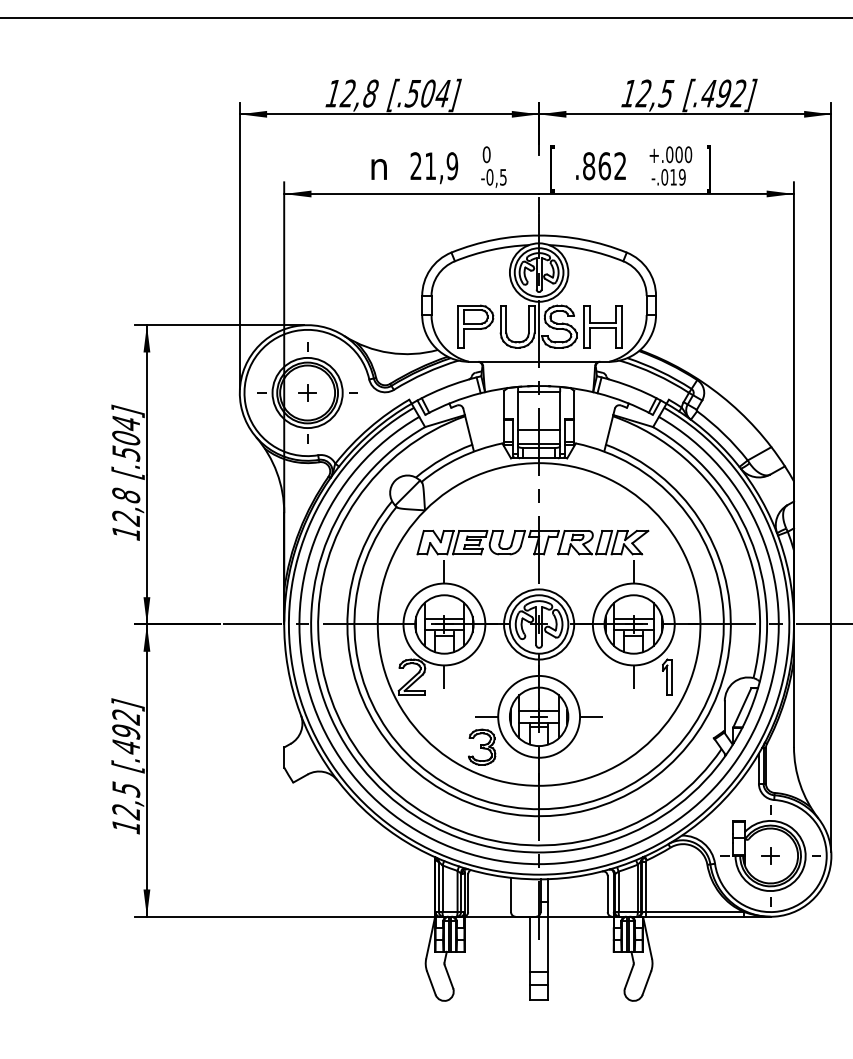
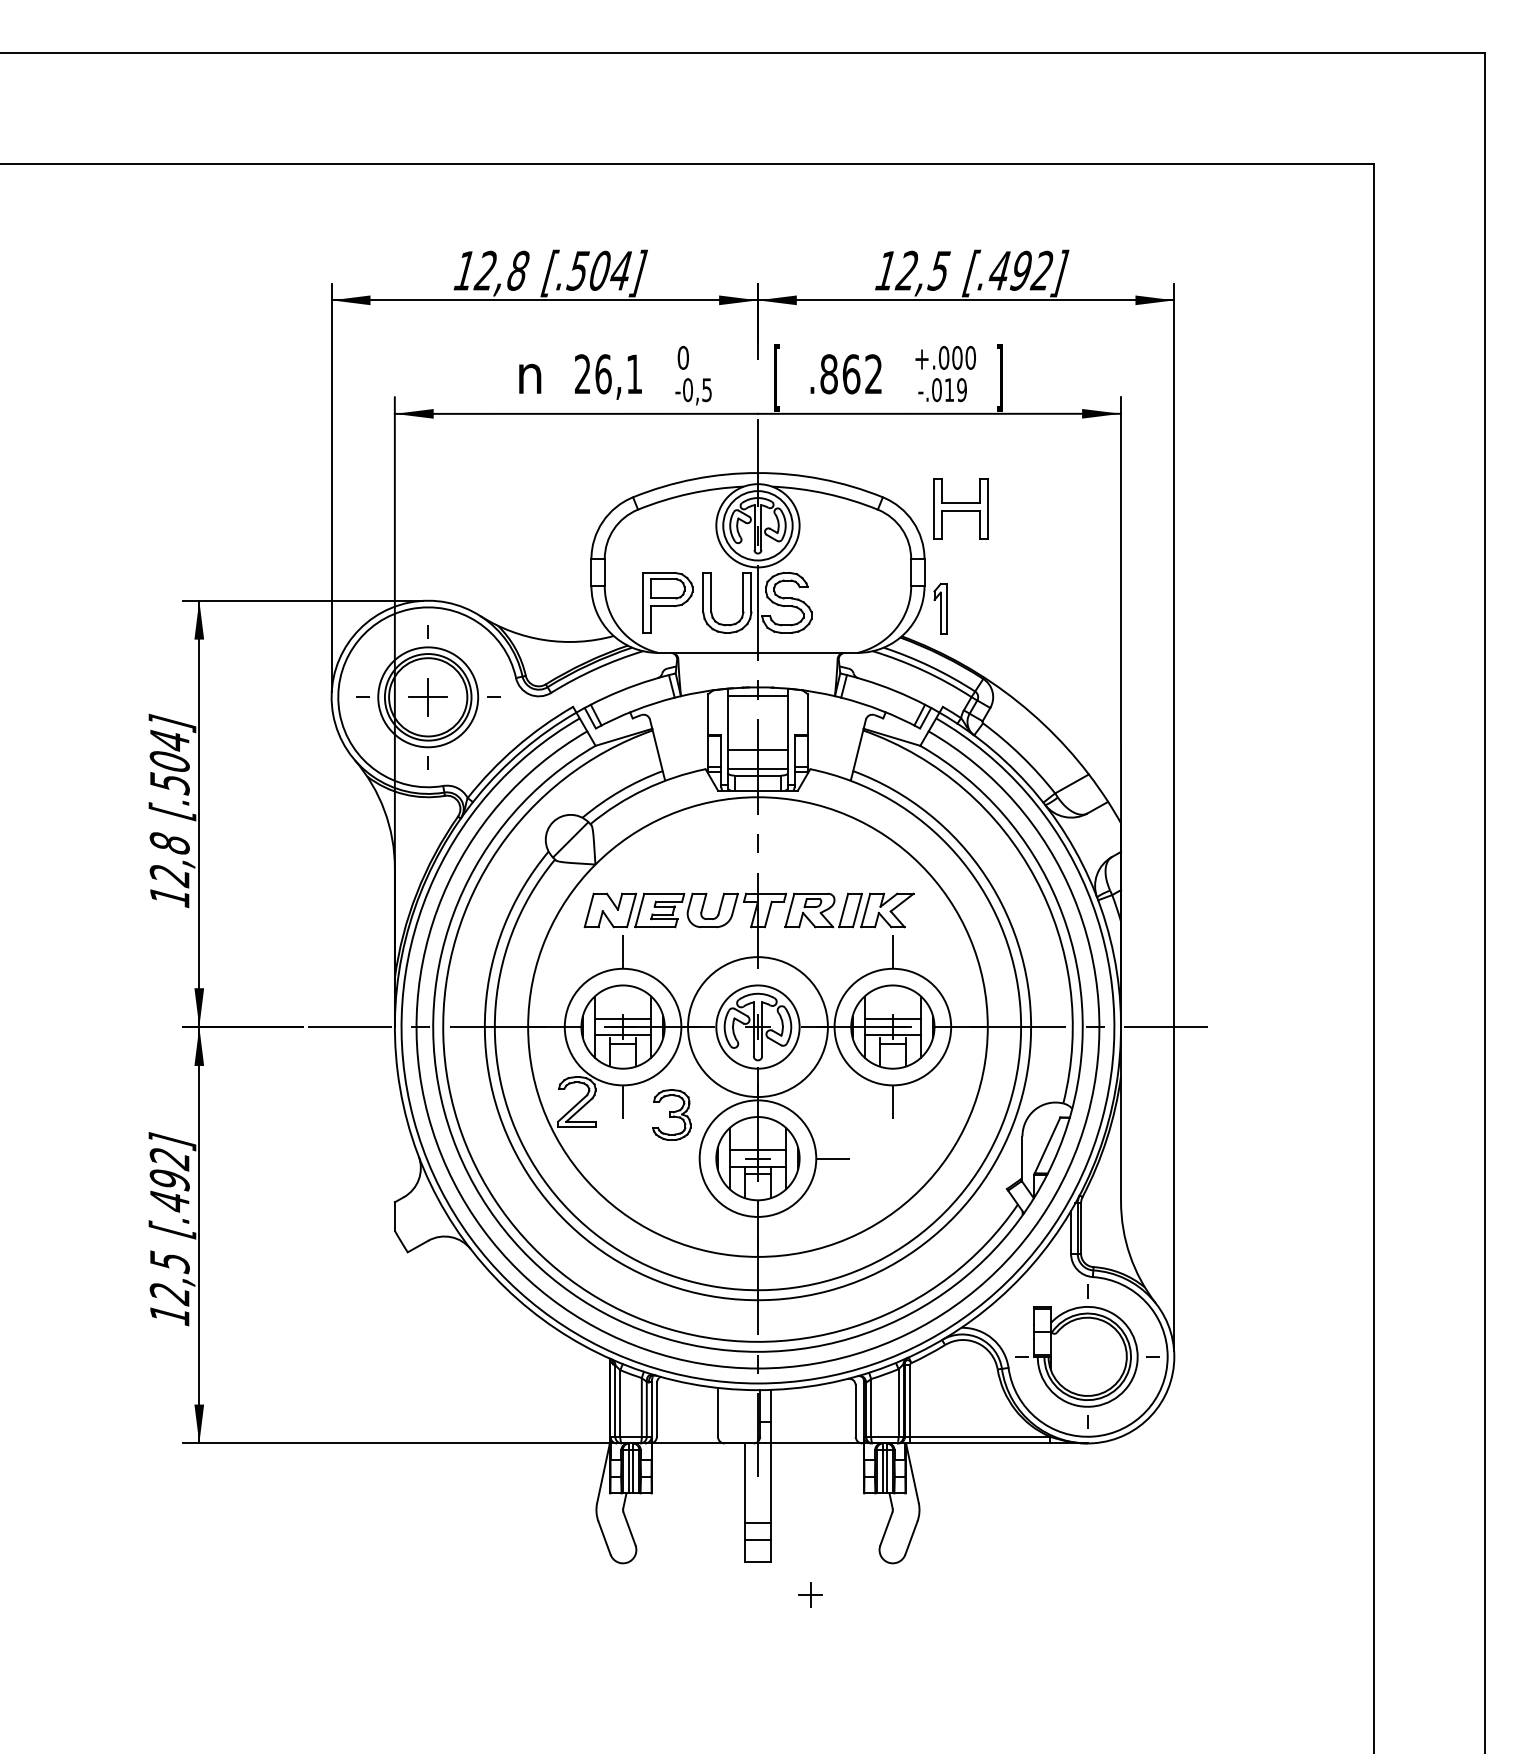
text: (441, 166) -> (618, 374), 21,9 -> 26,1
part: (602, 326) -> (960, 508), moved
part: (307, 393) -> (428, 697), size x1.6
circle: (538, 624) -> (757, 1027), size x1.4
part: (667, 676) -> (940, 608), moved
line: (486, 716) -> (682, 1158), removed
part: (481, 746) -> (671, 1114), moved
part: (770, 855) -> (810, 1594), moved

